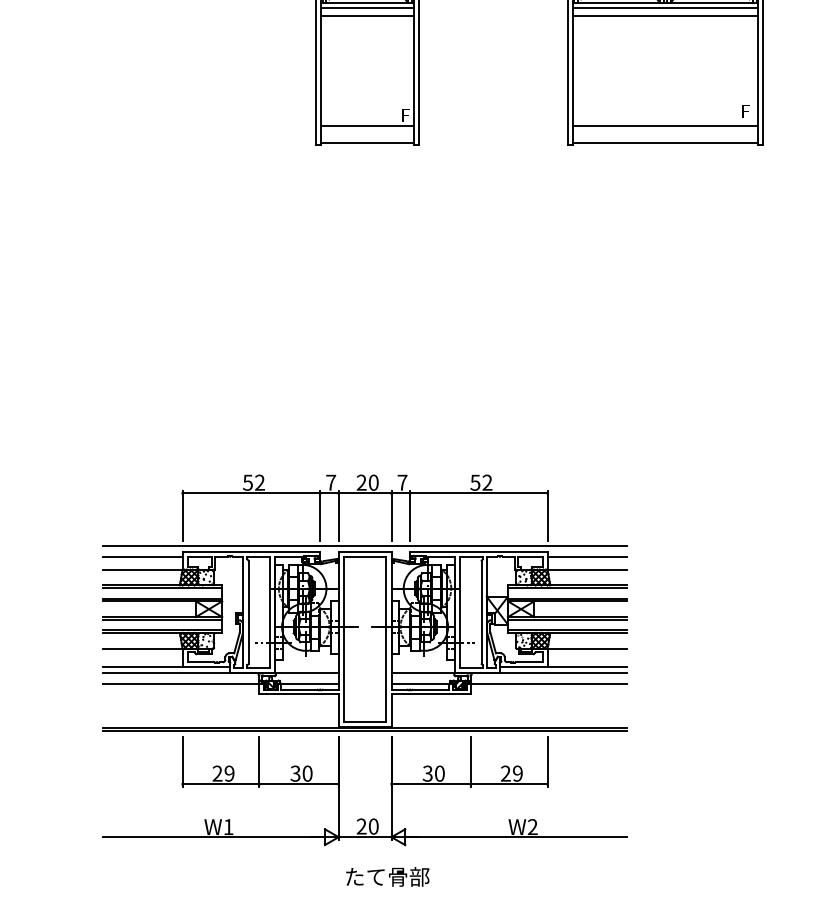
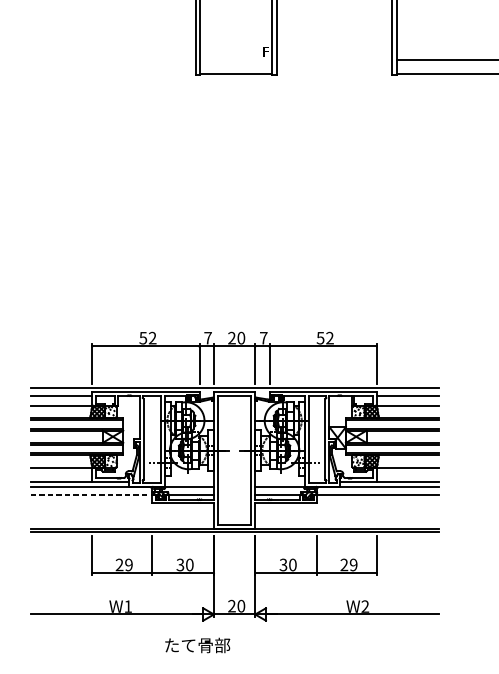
line: (367, 125) -> (236, 59), removed
line: (185, 683) -> (94, 494), solid -> dashed
text: (387, 876) -> (197, 645), moved

